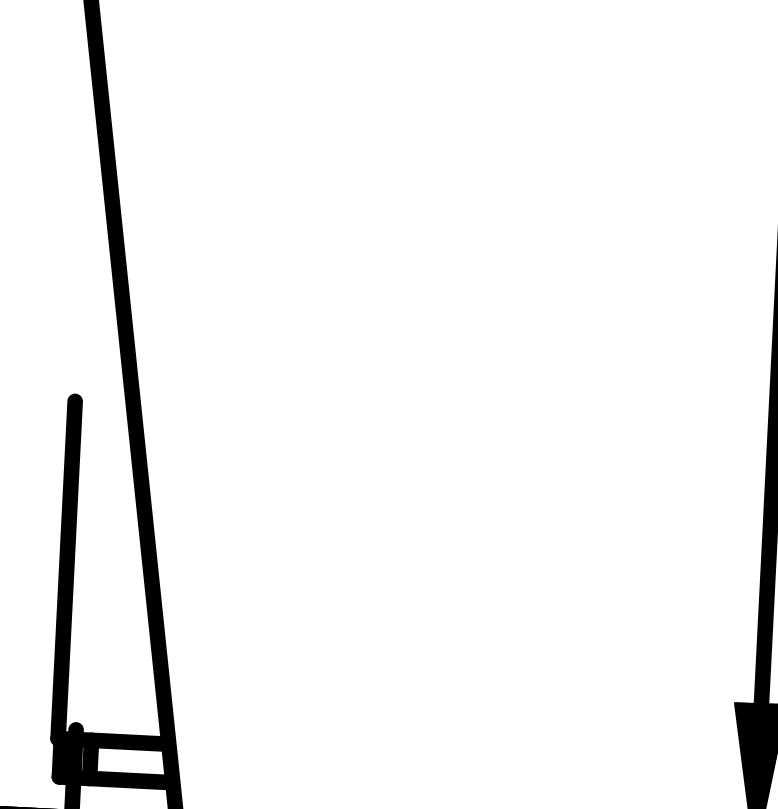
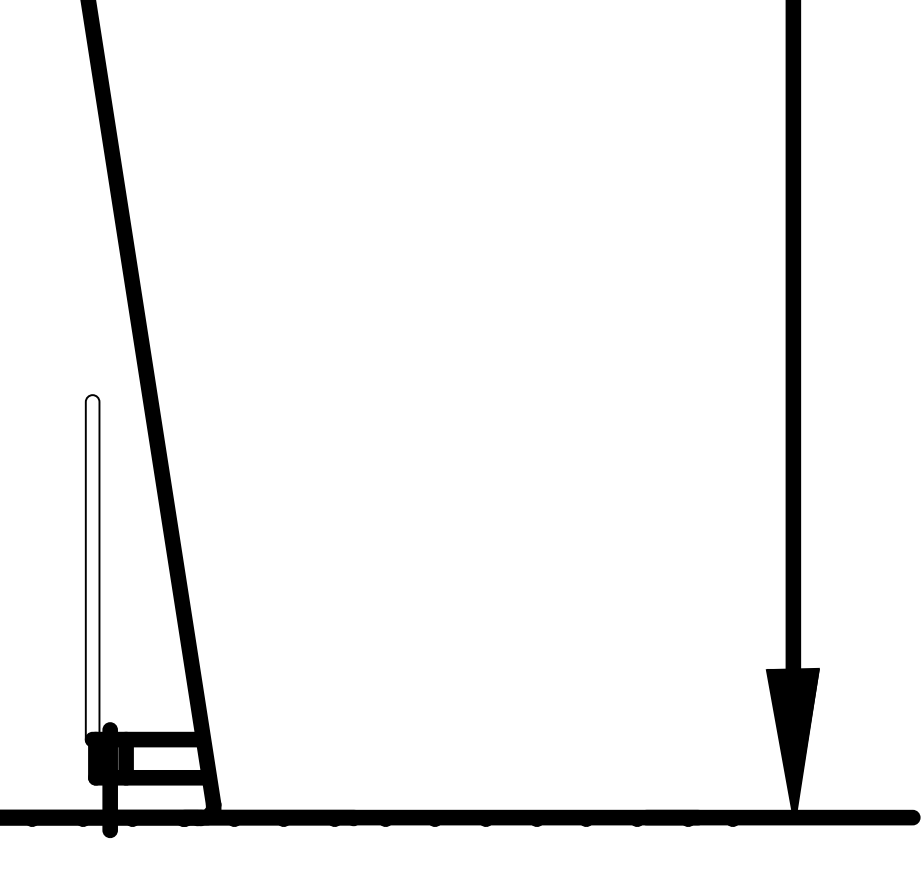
fill: (66, 569) -> (92, 570), removed

